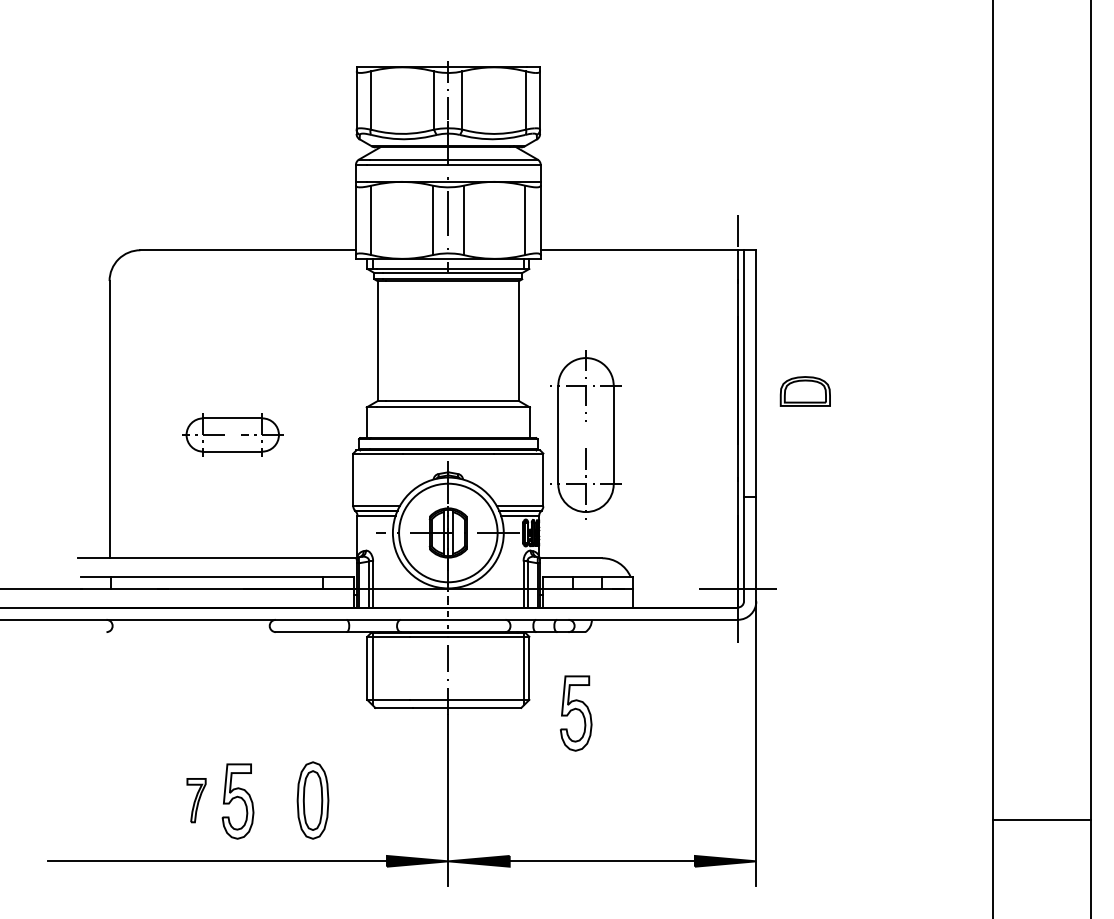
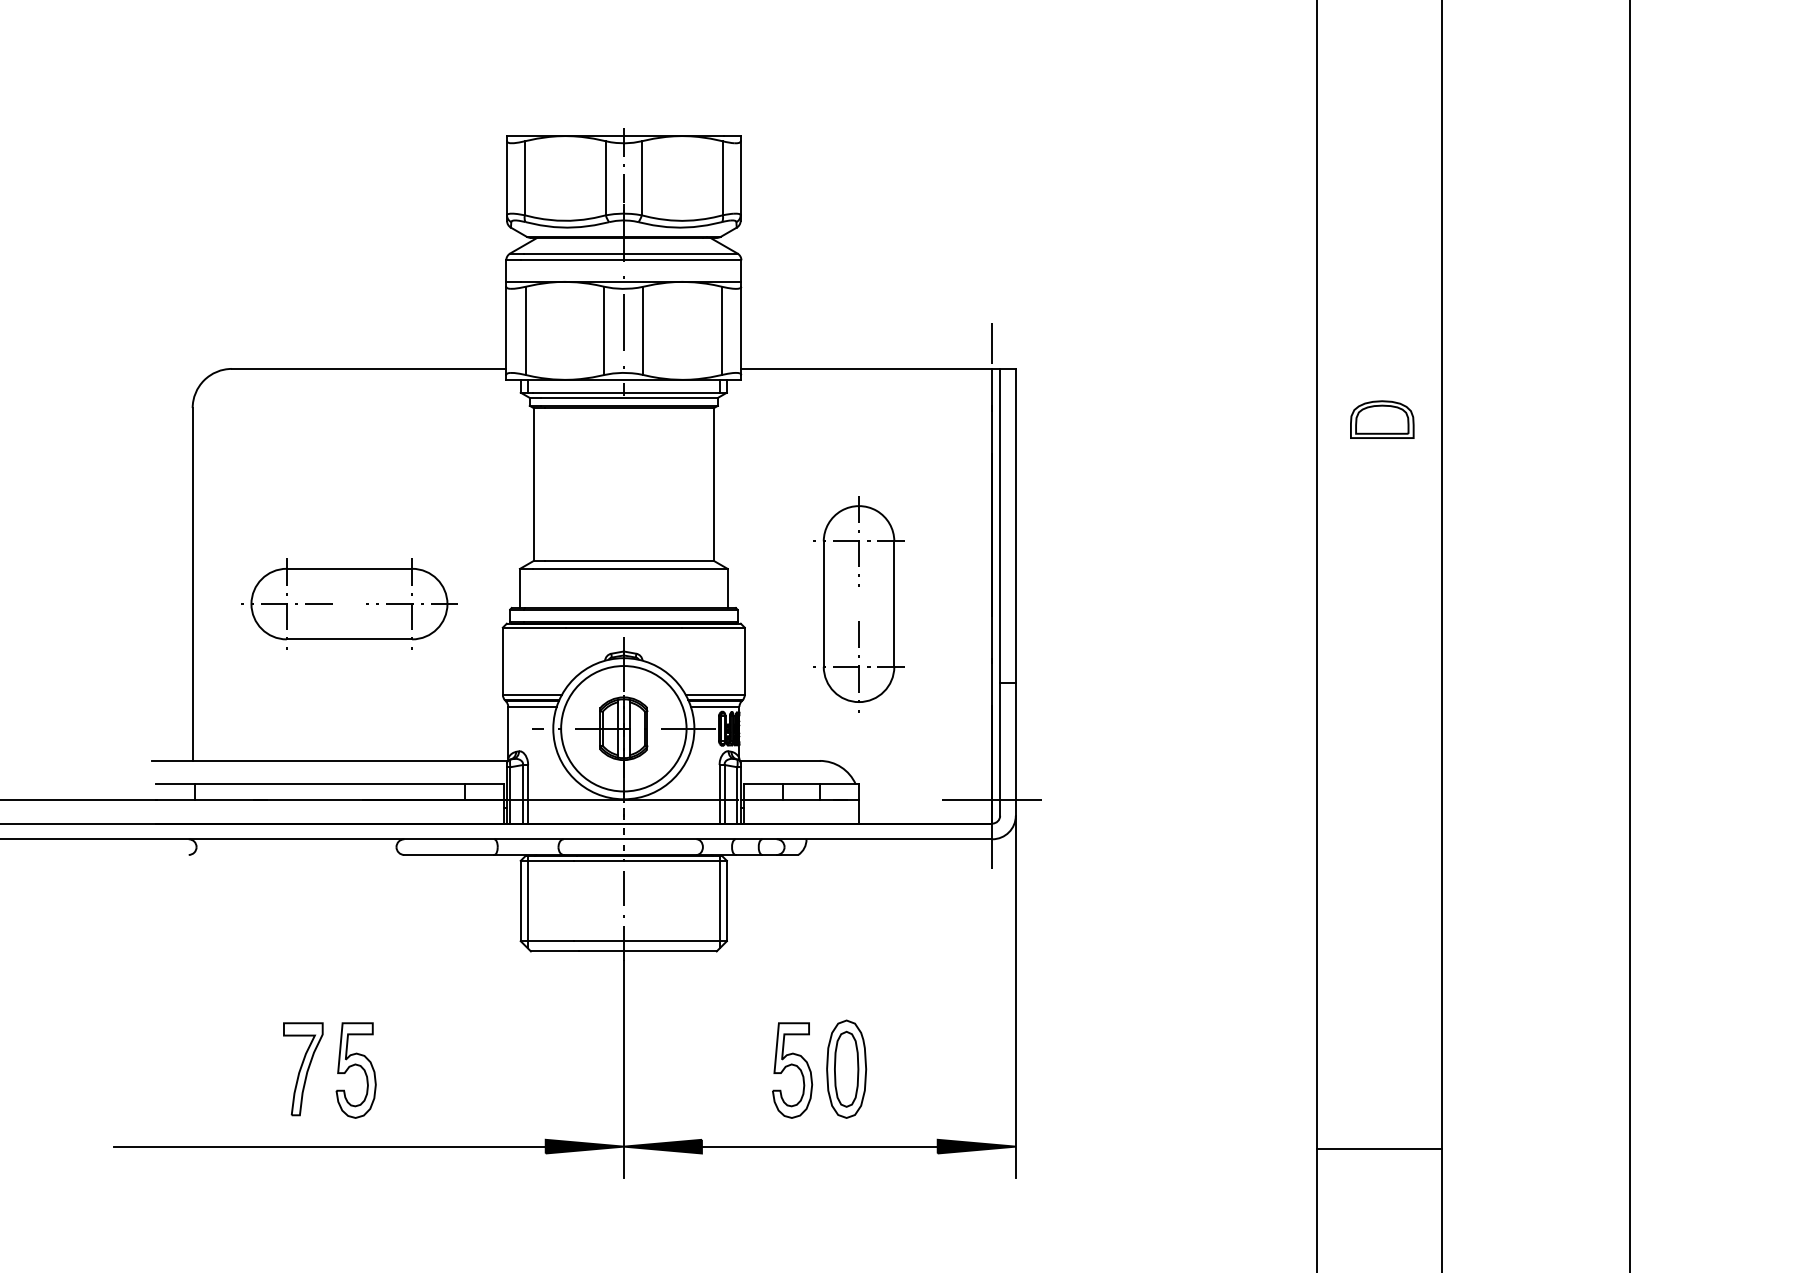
part: (805, 391) -> (1382, 419), moved
part: (232, 434) -> (349, 603), size x1.67
part: (585, 435) -> (858, 604), moved
part: (576, 713) -> (792, 1070), moved
part: (312, 799) -> (846, 1068), moved
part: (196, 800) -> (303, 1069), size x1.67
line: (1042, 819) -> (1379, 1149), moved

